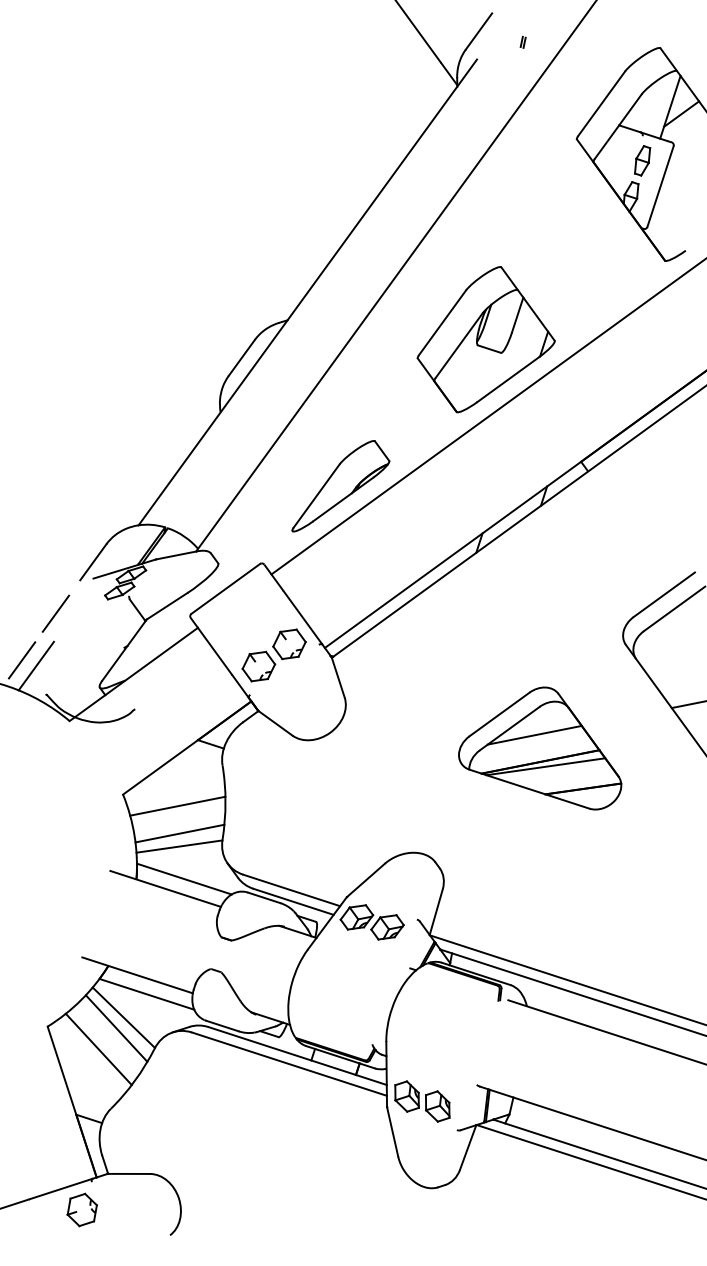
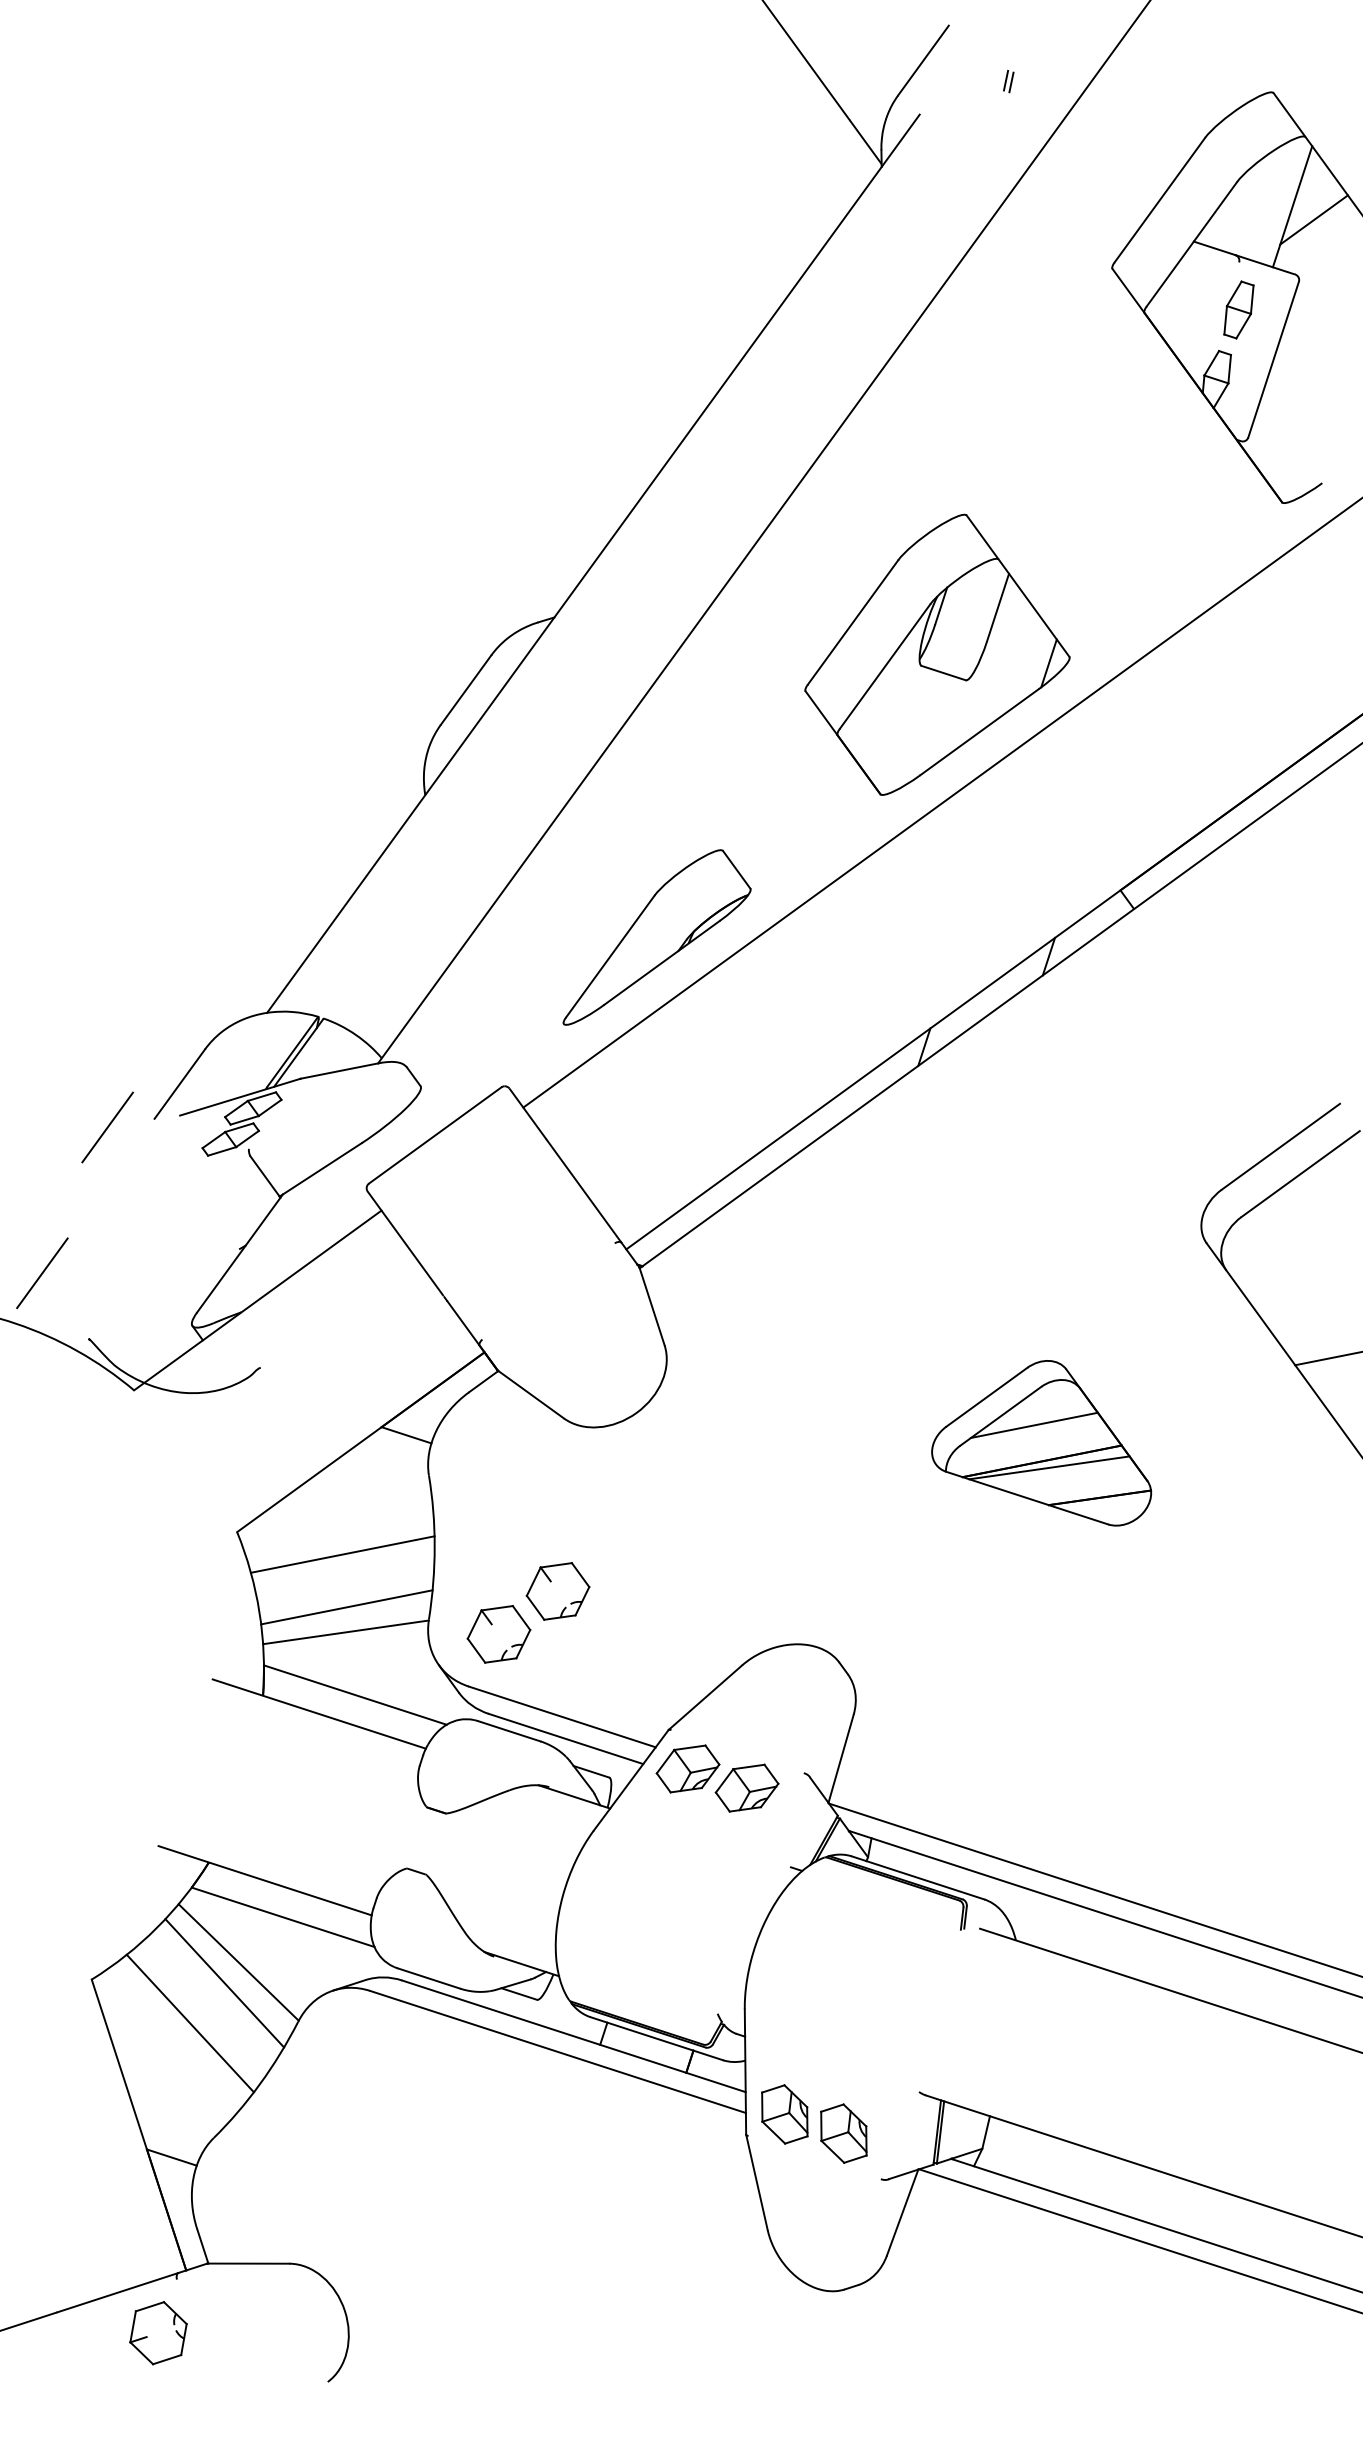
line: (55, 613) -> (106, 1126), moved
part: (273, 655) -> (527, 1612), moved
line: (35, 665) -> (68, 1283), removed
part: (540, 748) -> (1042, 1443), size x0.7

